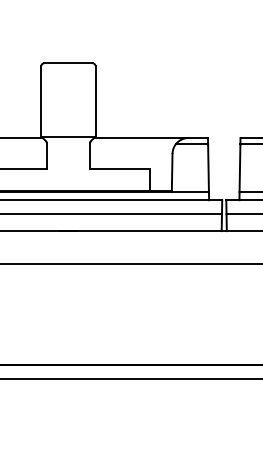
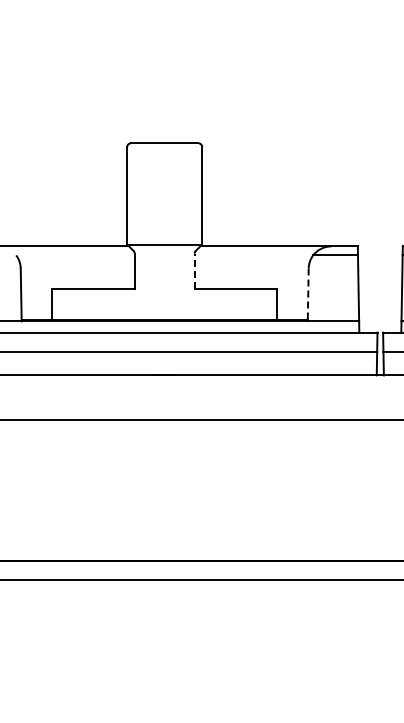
line: (89, 156) -> (194, 271), solid -> dashed
line: (172, 173) -> (308, 295), solid -> dashed

